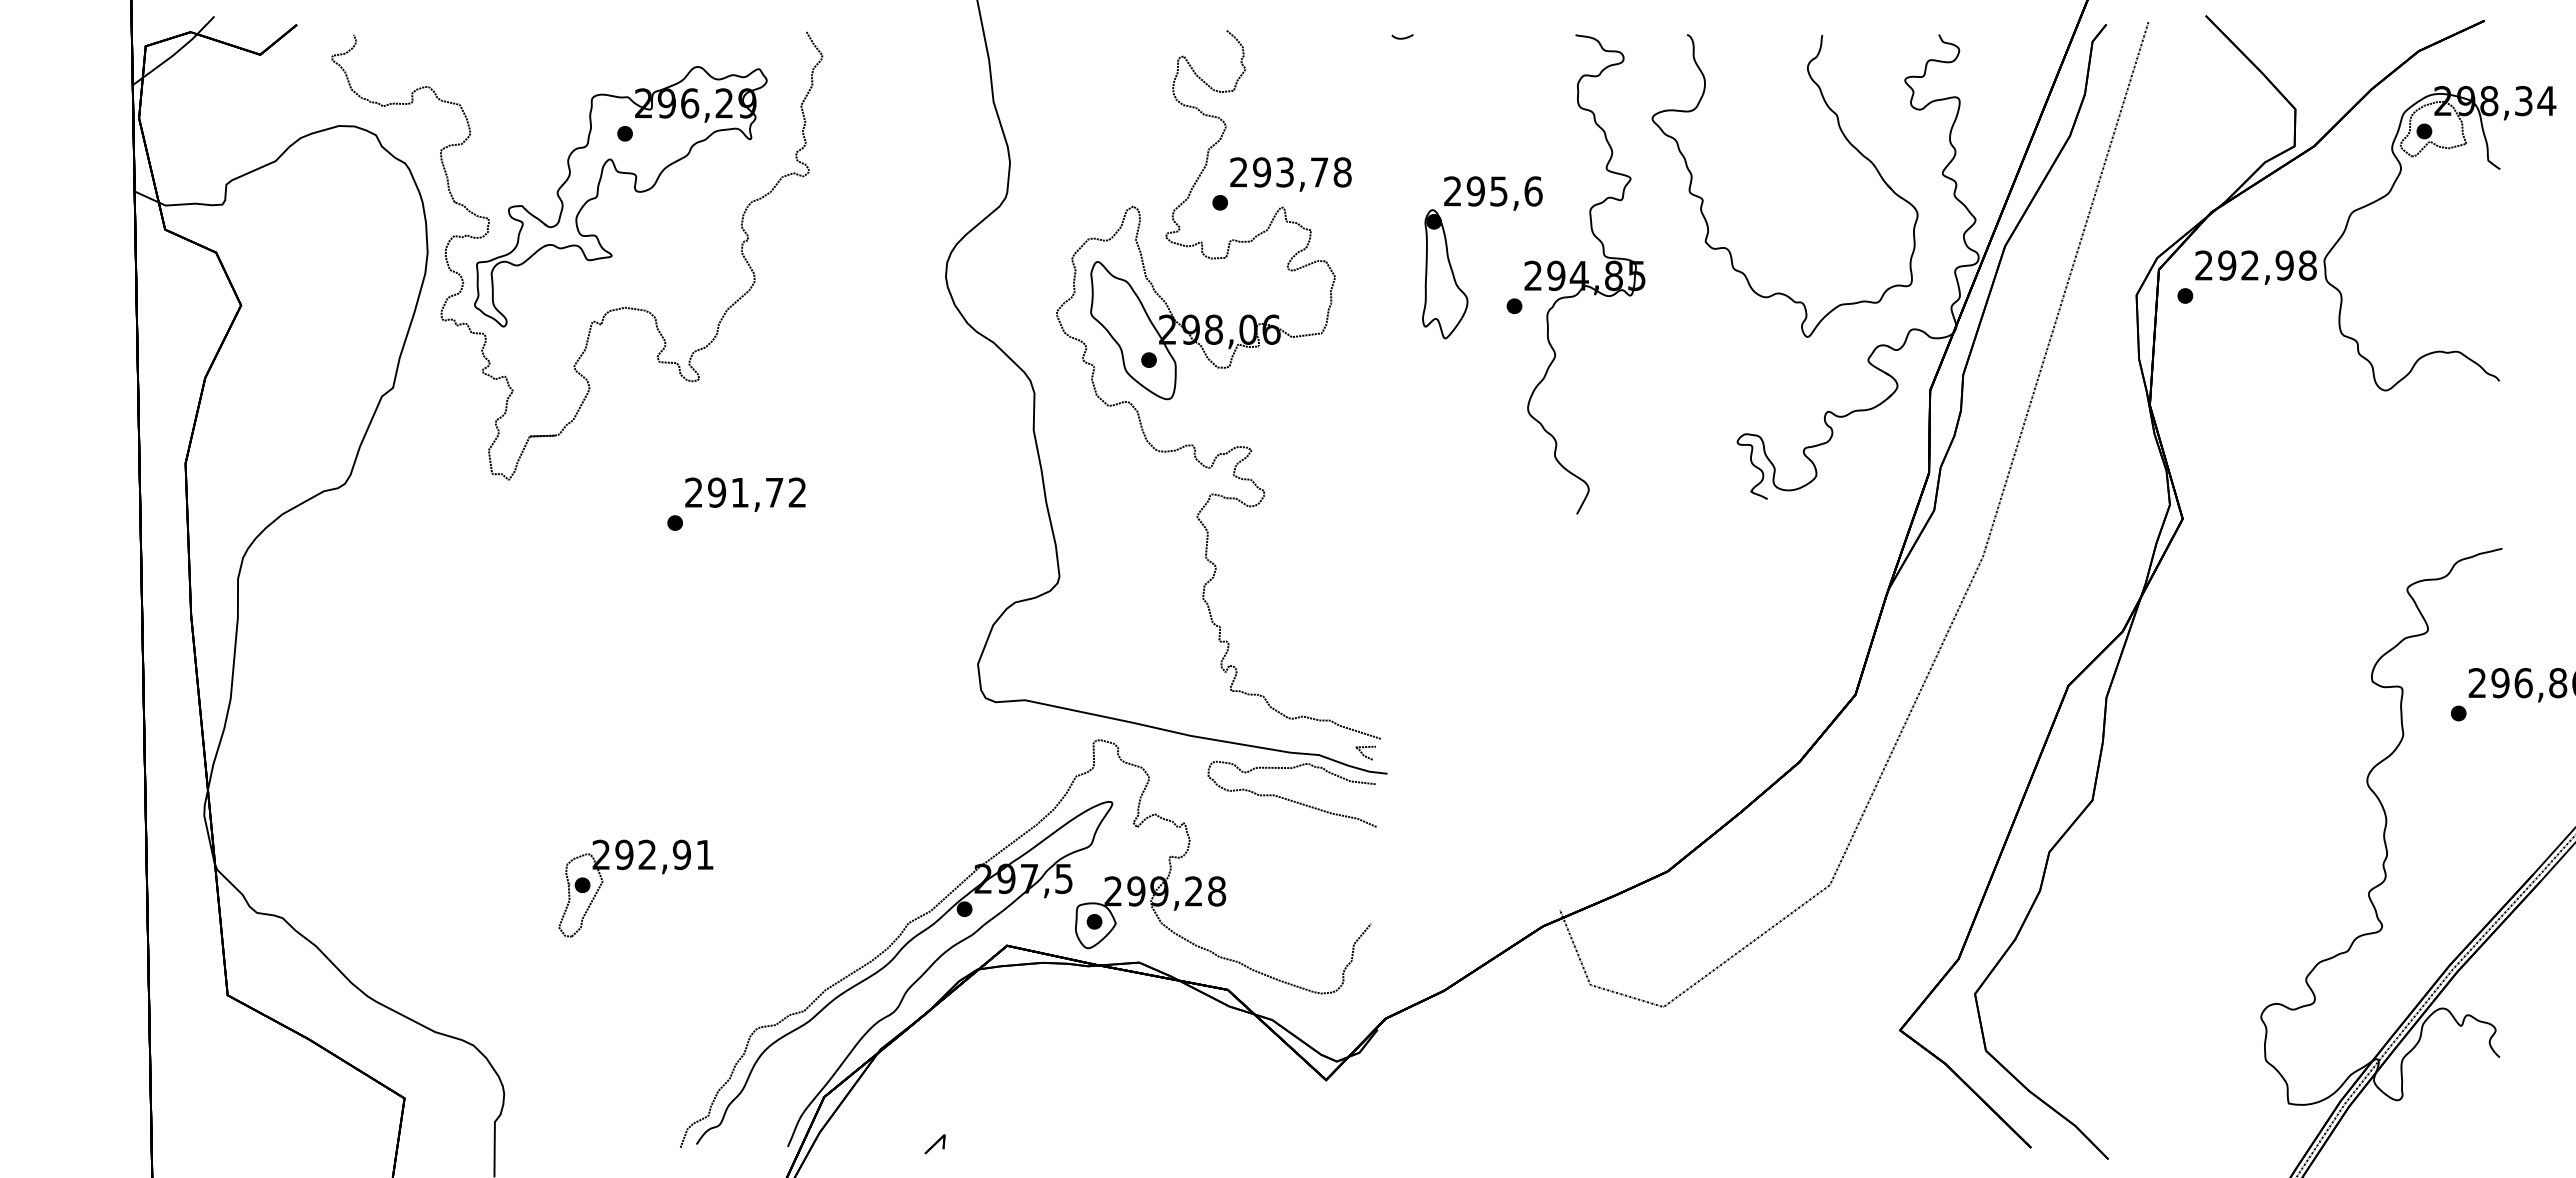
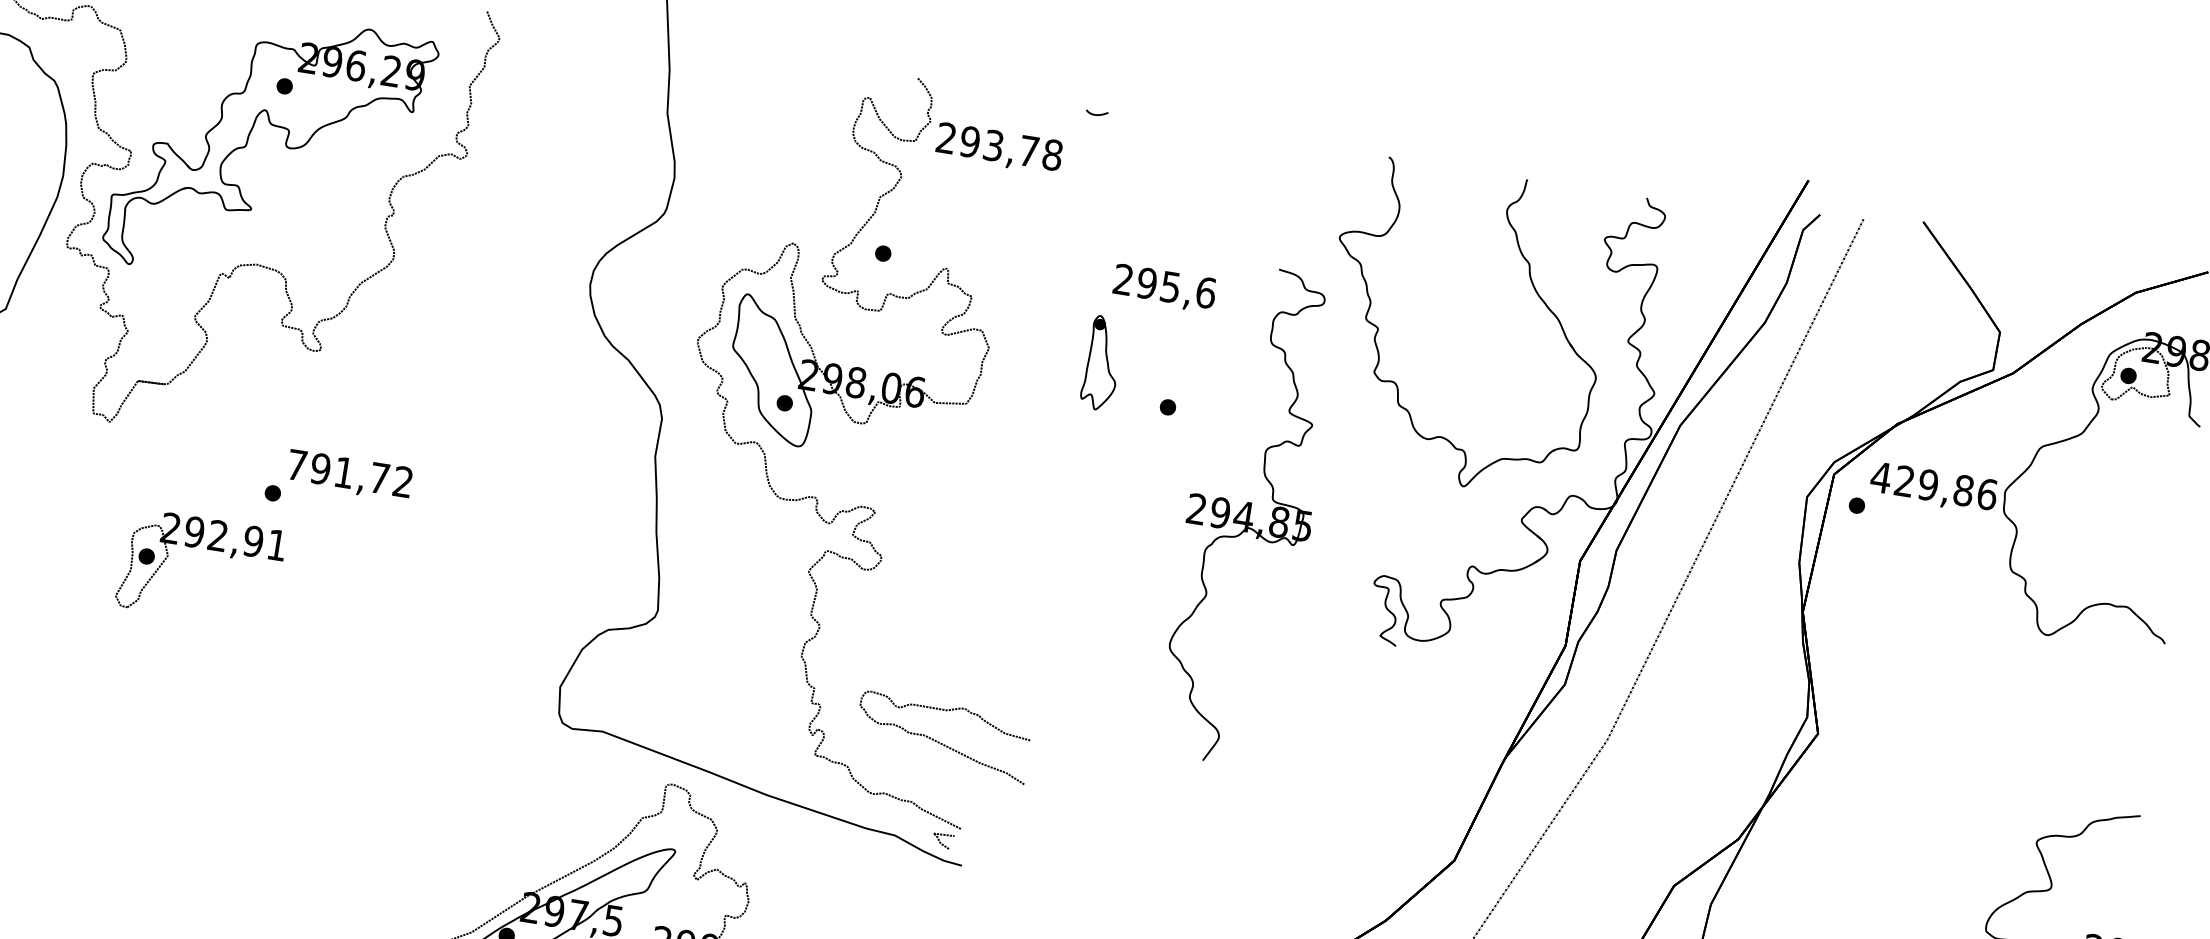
text: (1290, 174) -> (998, 148), moved
text: (2255, 265) -> (1933, 485), 292,98 -> 429,86
part: (1445, 274) -> (1102, 363), size x0.7
part: (1584, 274) -> (1249, 516), moved
text: (693, 492) -> (296, 464), 291,72 -> 791,72
curve: (1288, 798) -> (938, 740), moved
part: (638, 869) -> (206, 549), moved

